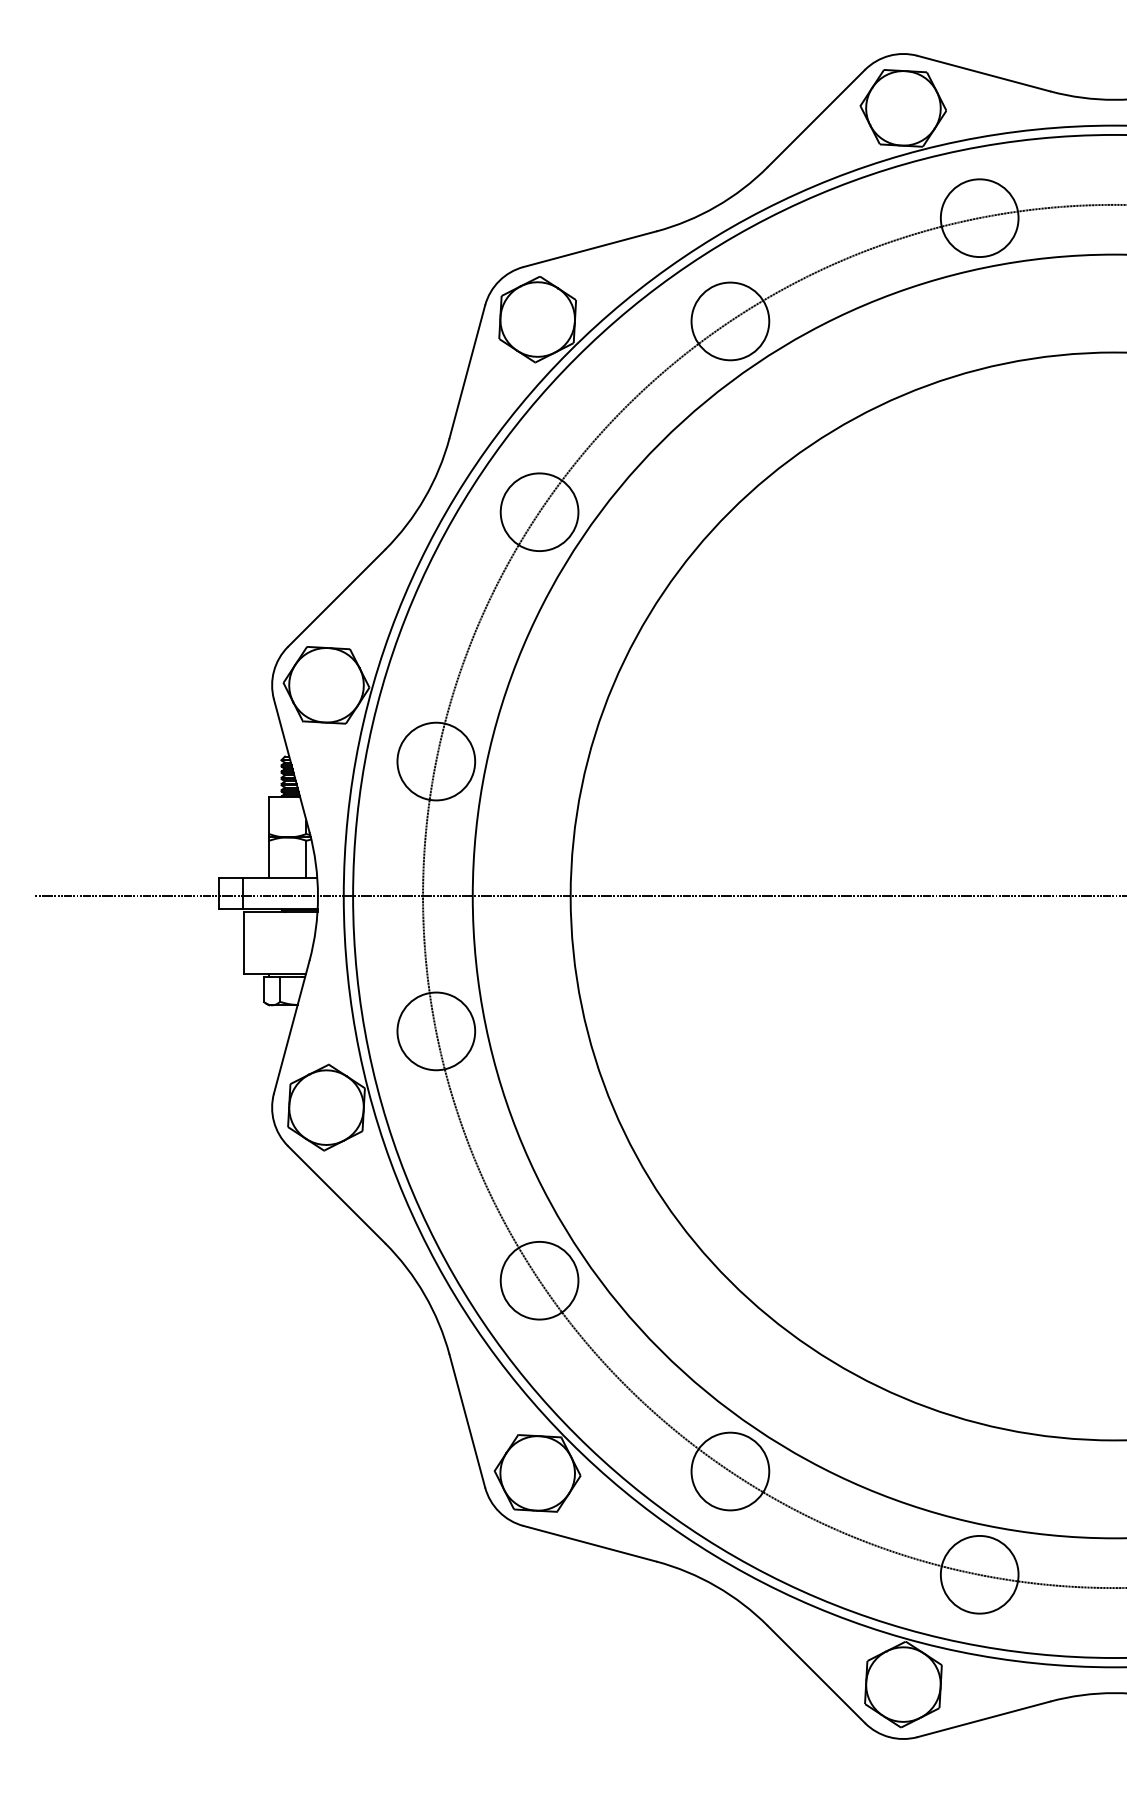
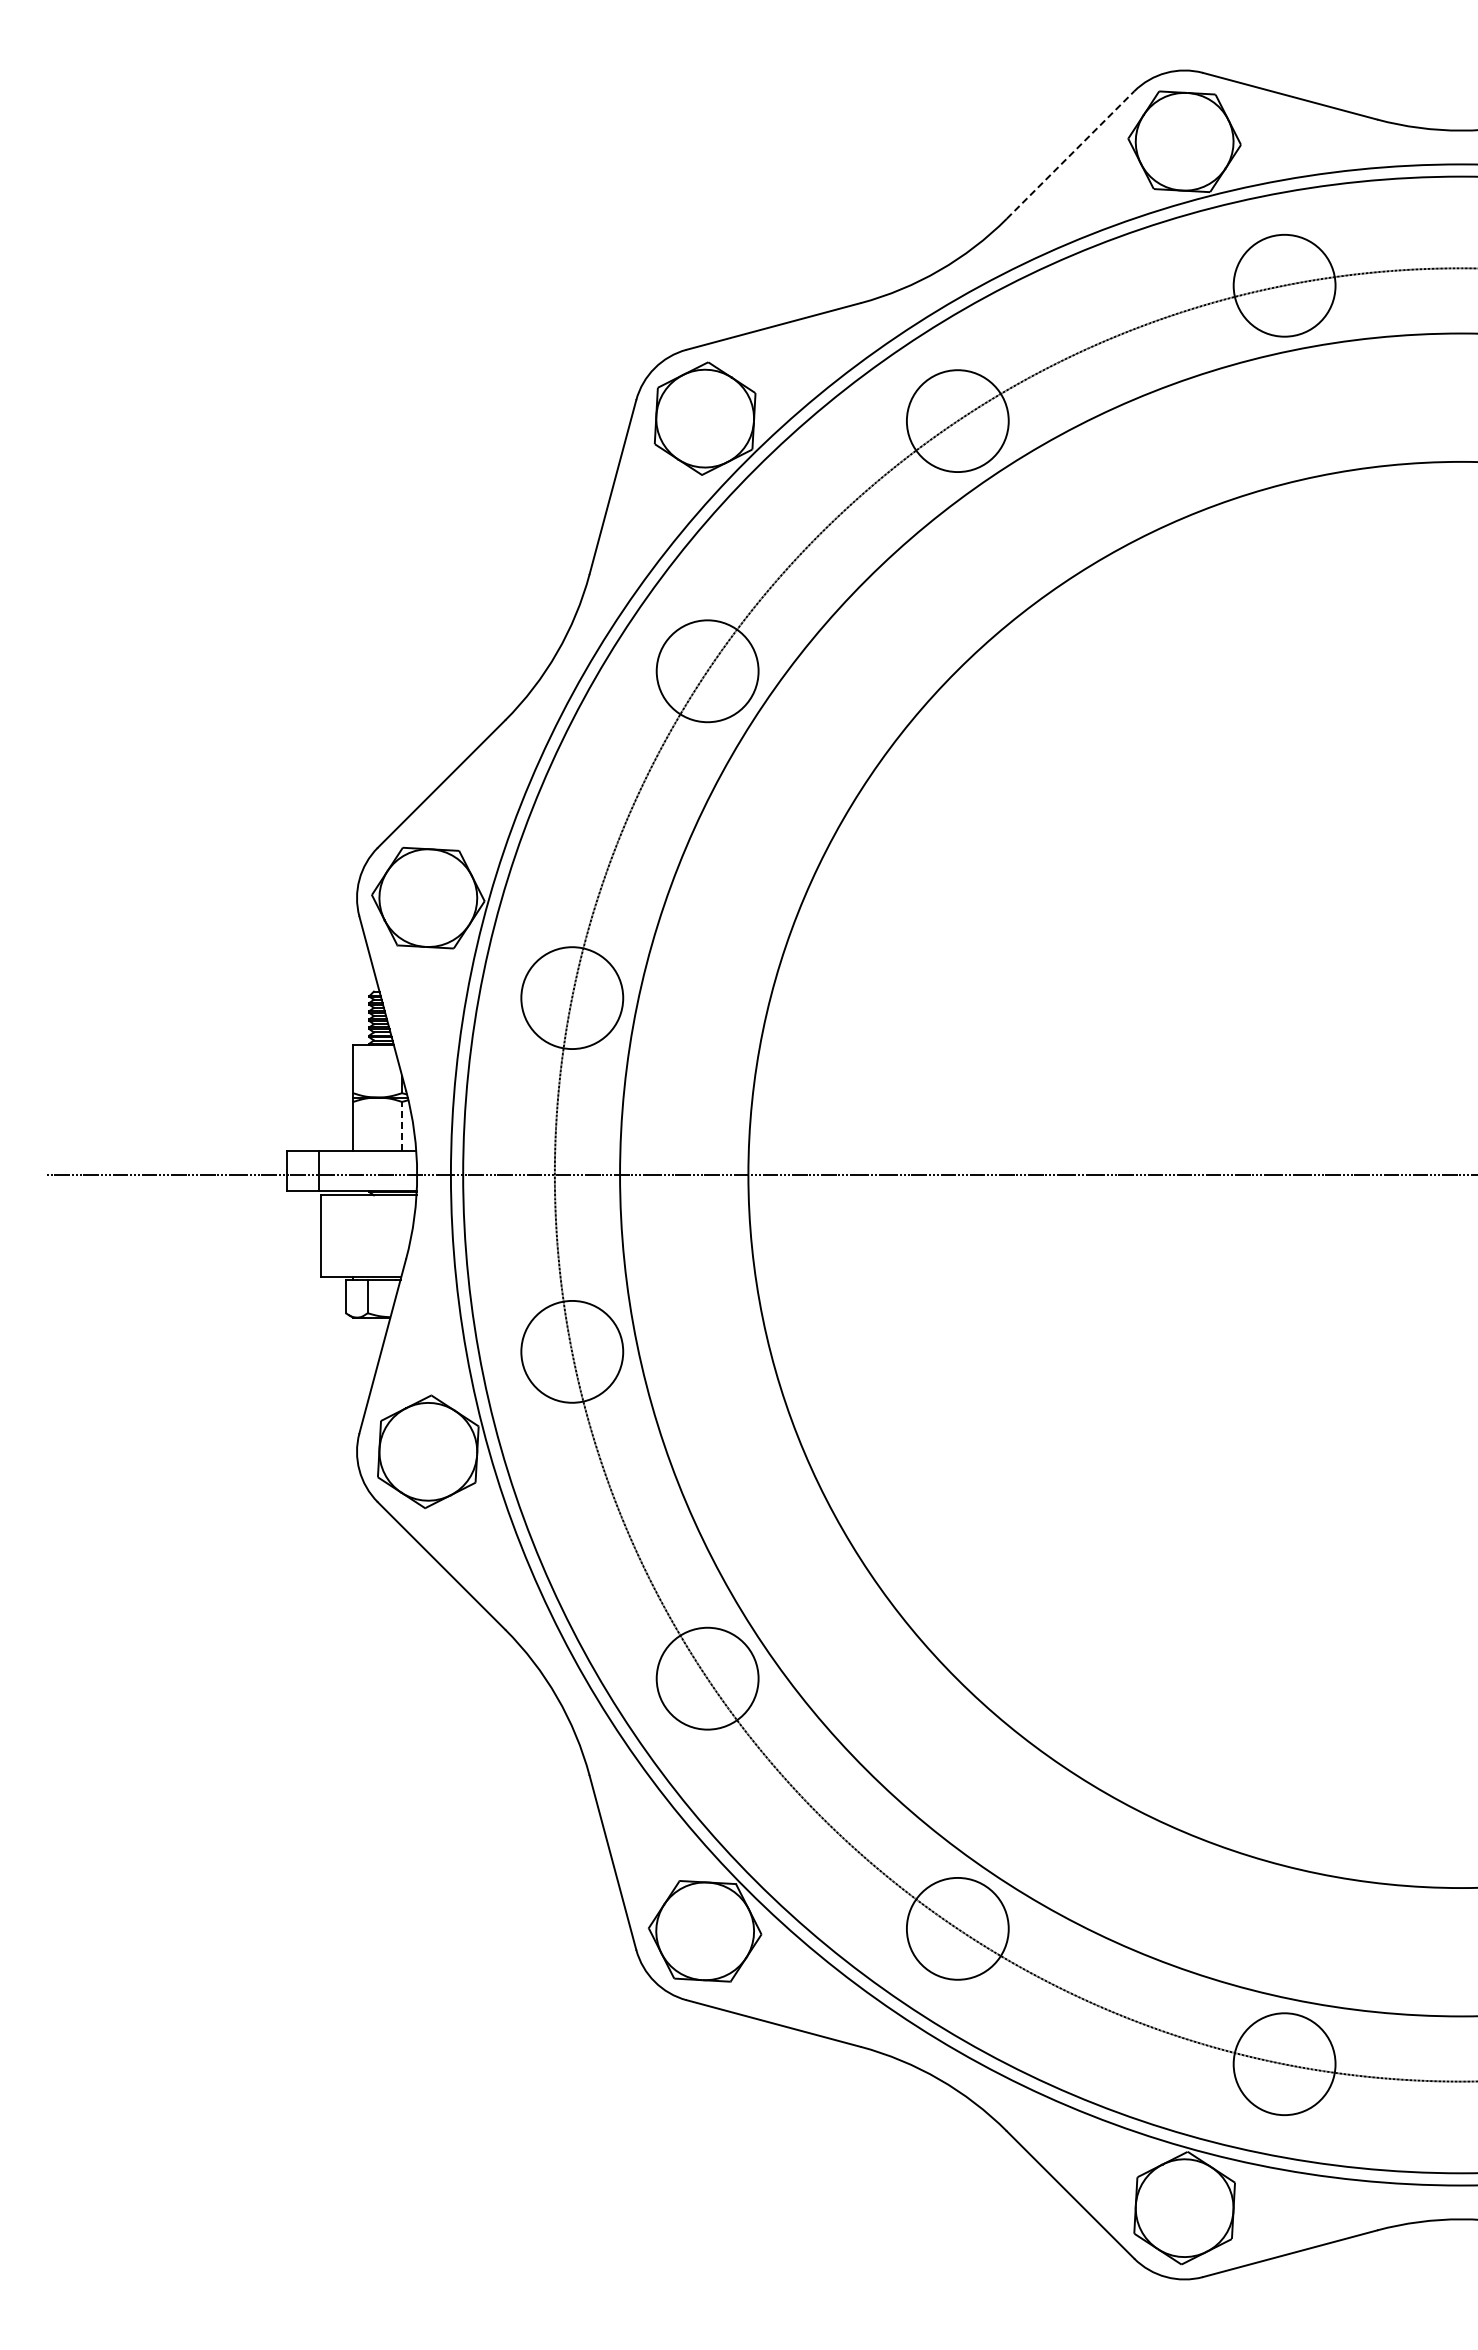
line: (816, 118) -> (1070, 154), solid -> dashed
line: (306, 858) -> (402, 1125), solid -> dashed

